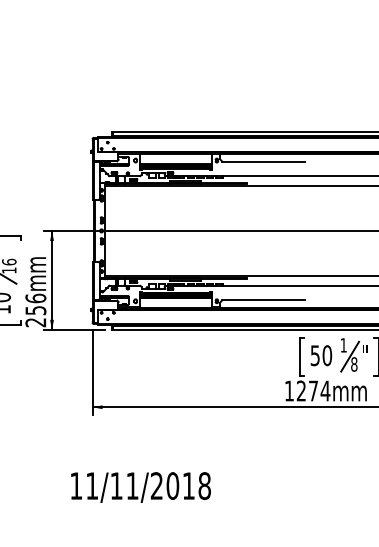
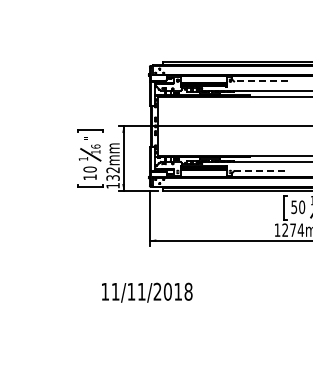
line: (263, 161) -> (260, 81), solid -> dashed
line: (263, 300) -> (260, 171), solid -> dashed
text: (34, 309) -> (112, 177), 256mm -> 132mm
text: (141, 487) -> (147, 292), moved

